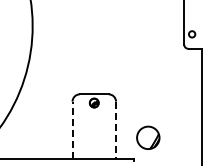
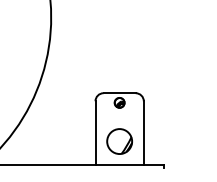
line: (72, 130) -> (95, 133), dashed -> solid
line: (116, 130) -> (144, 133), dashed -> solid
part: (148, 137) -> (119, 141), moved

